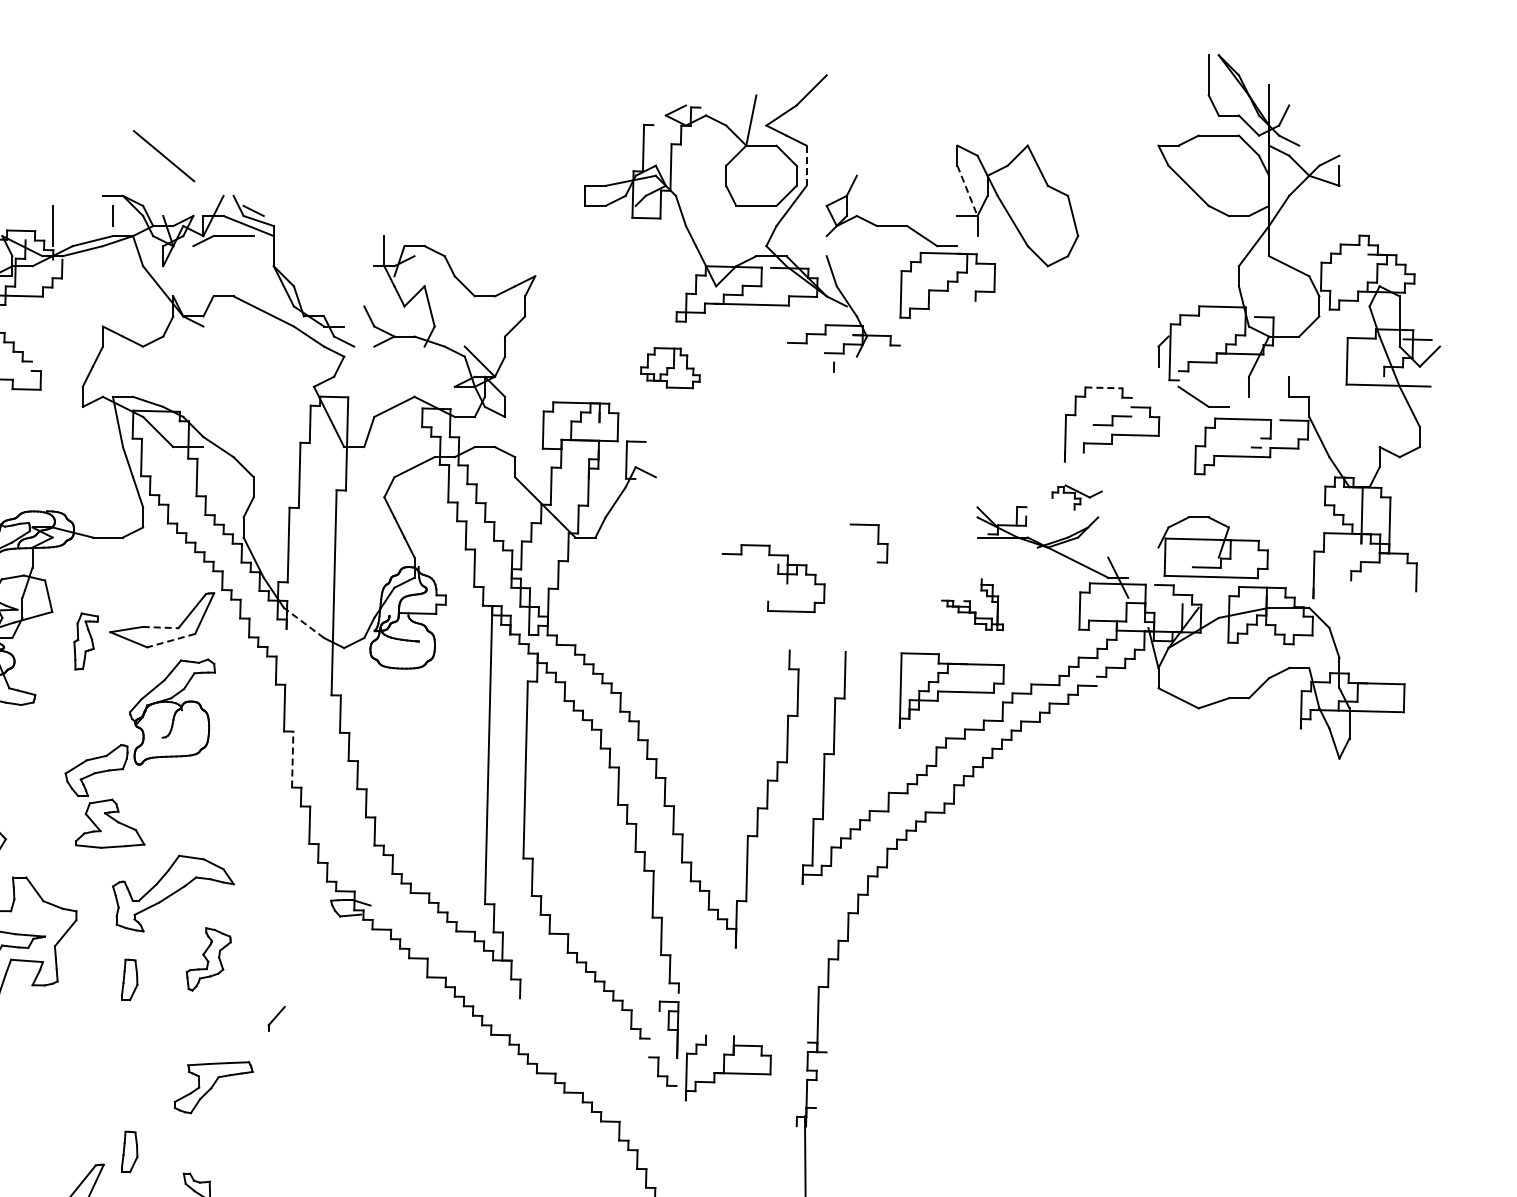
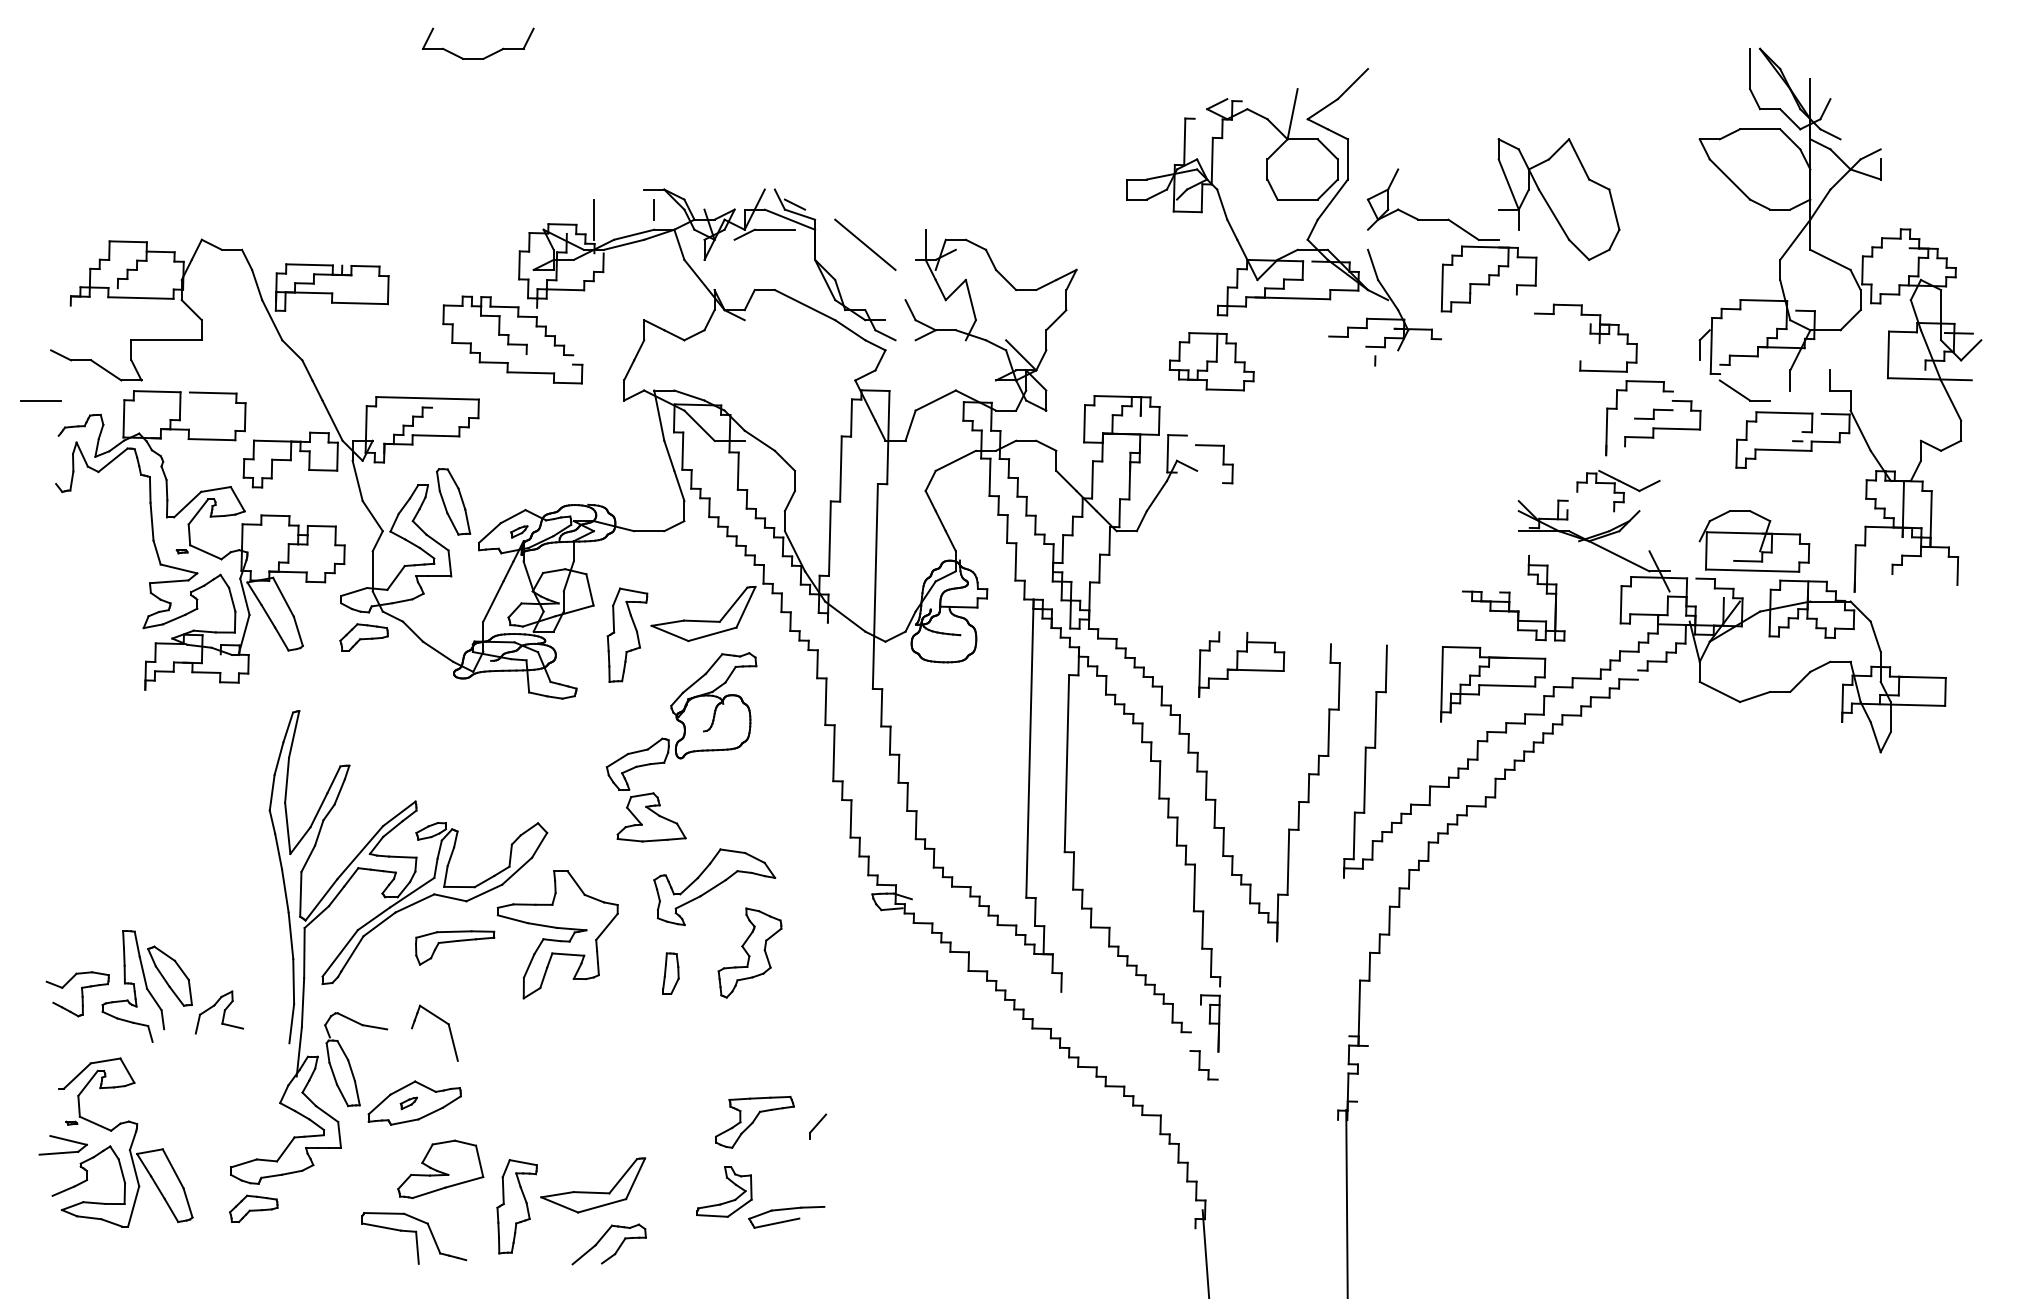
line: (164, 155) -> (865, 244), moved
line: (806, 165) -> (1347, 159), dashed -> solid
line: (967, 191) -> (1508, 185), dashed -> solid
part: (670, 367) -> (1211, 361), size x1.43
line: (1104, 387) -> (1645, 381), dashed -> solid
part: (1077, 497) -> (1618, 491), size x1.67
part: (877, 543) -> (1222, 464), moved
part: (773, 577) -> (1585, 337), moved
part: (972, 604) -> (1513, 598), size x1.67
line: (303, 622) -> (844, 616), dashed -> solid
line: (160, 627) -> (701, 621), dashed -> solid
part: (86, 640) -> (627, 634), size x1.67
line: (171, 640) -> (712, 634), dashed -> solid
line: (292, 759) -> (833, 753), dashed -> solid
part: (208, 958) -> (749, 952), size x1.43
part: (277, 1018) -> (818, 1126), moved
part: (728, 1067) -> (1241, 664), moved
part: (213, 1086) -> (754, 1121), moved
part: (129, 1151) -> (670, 1145), removed

